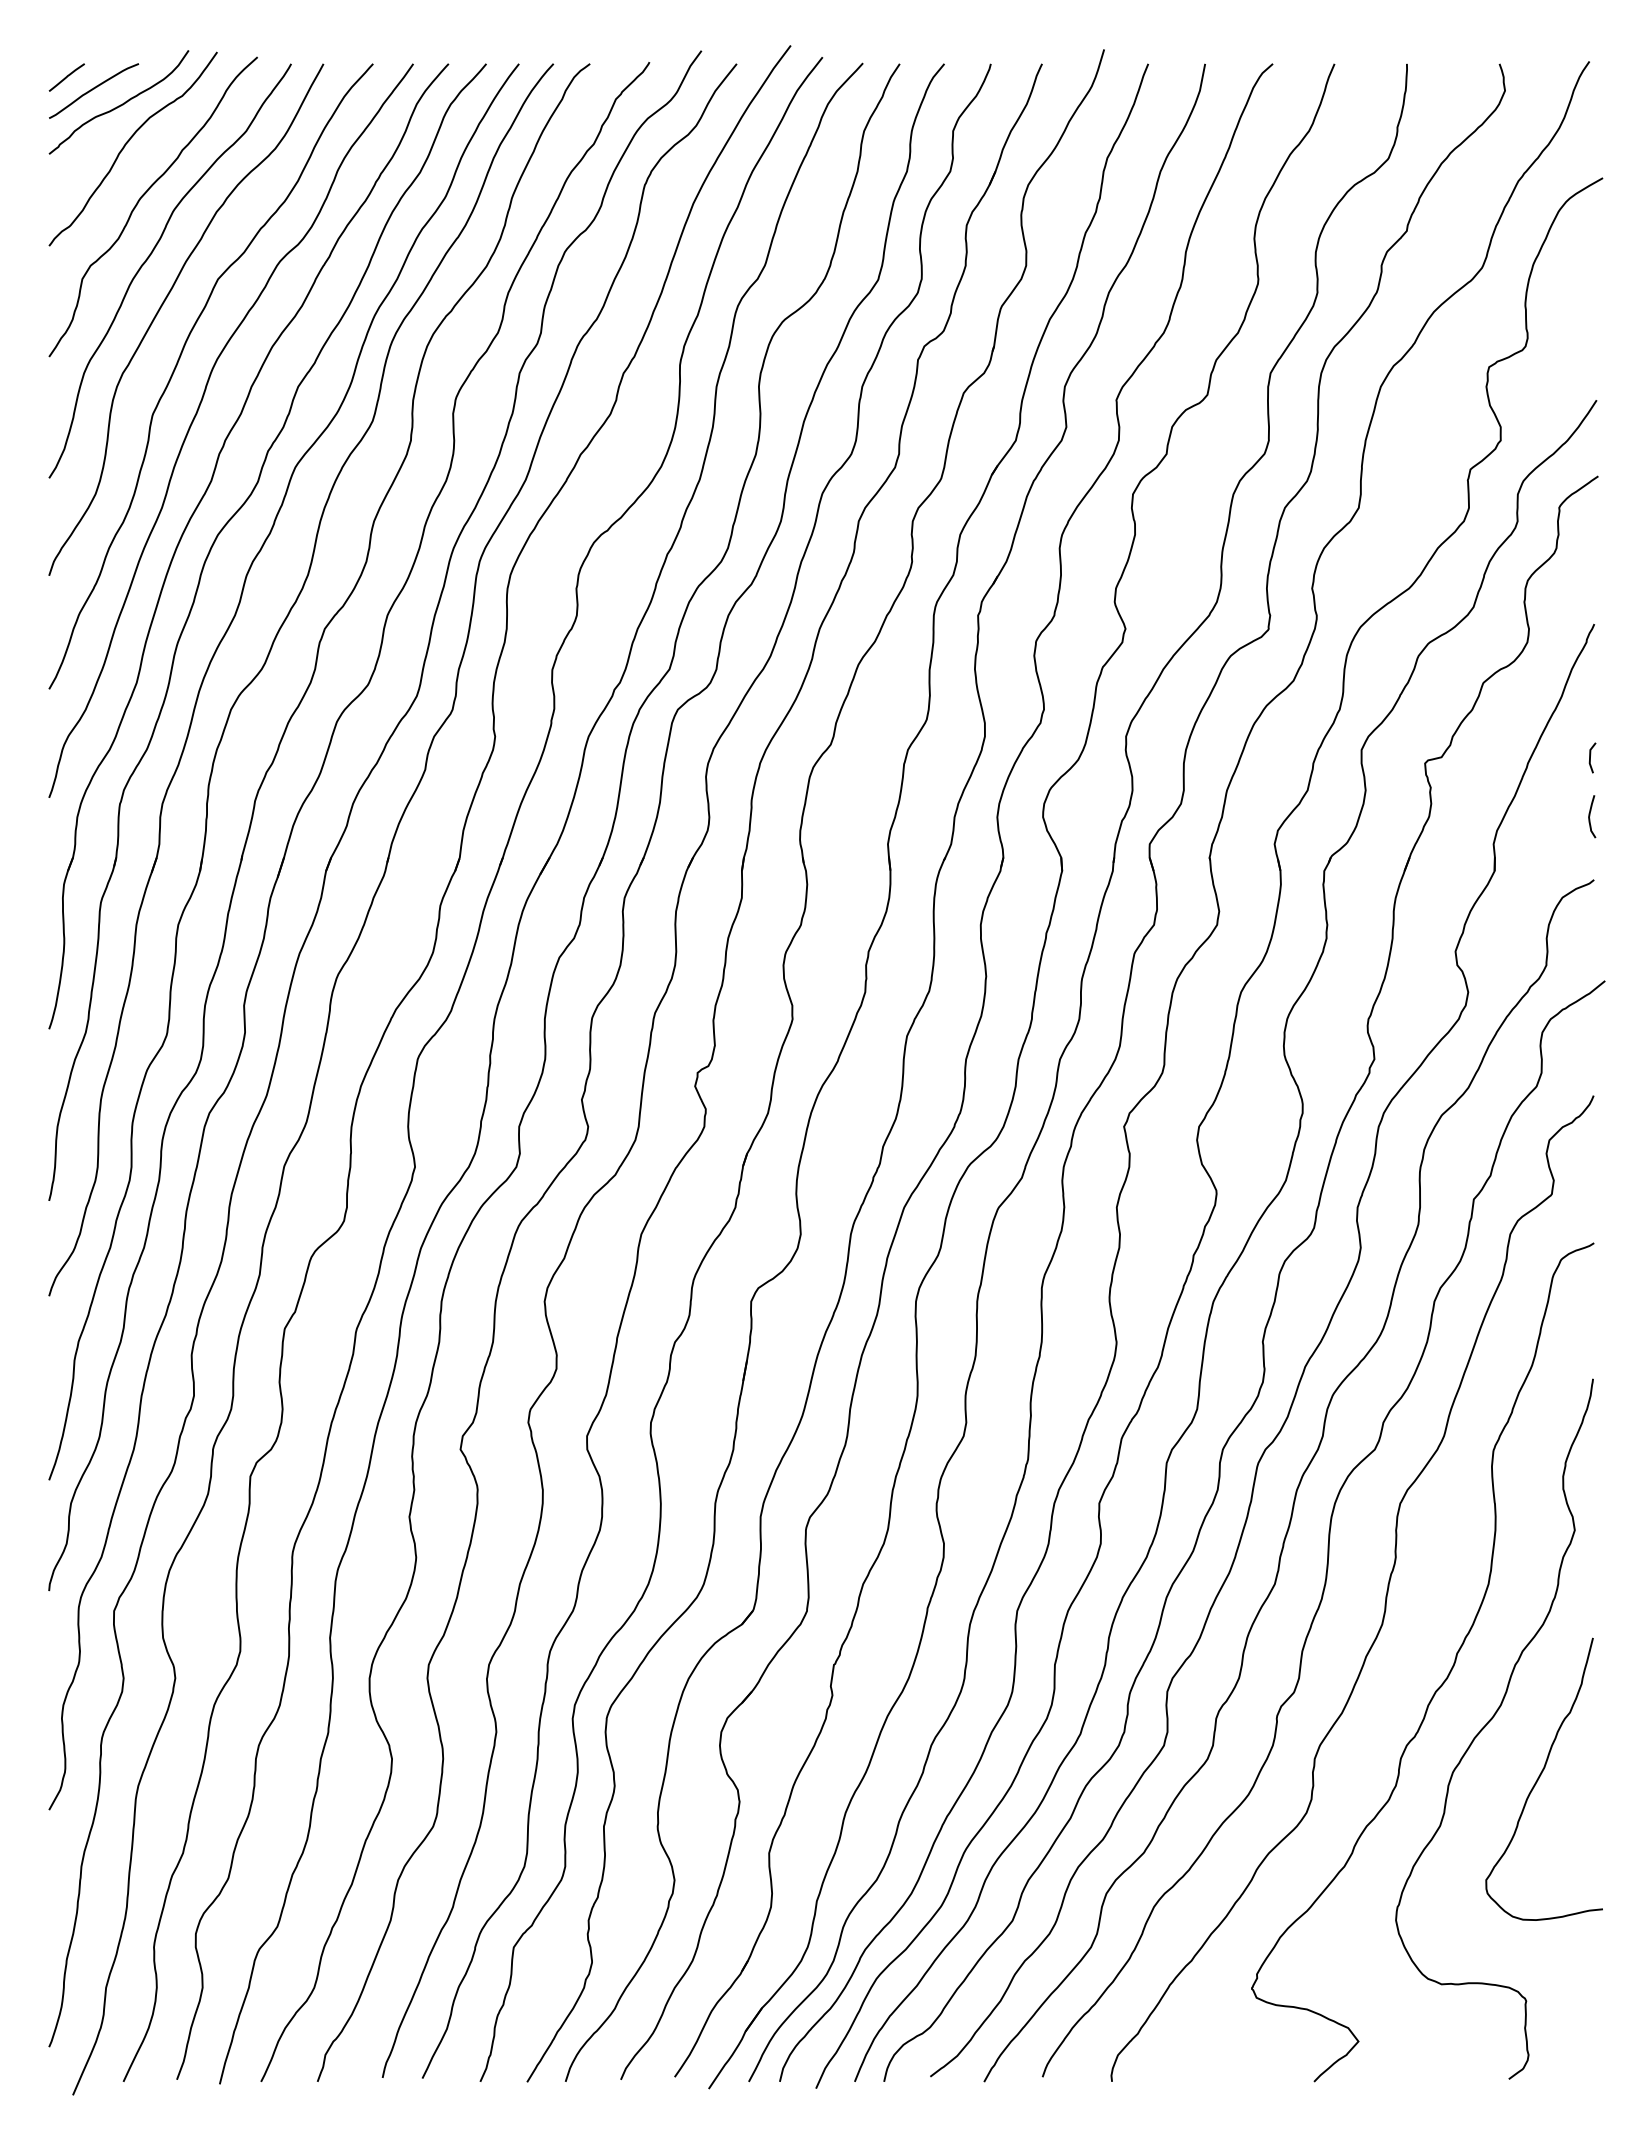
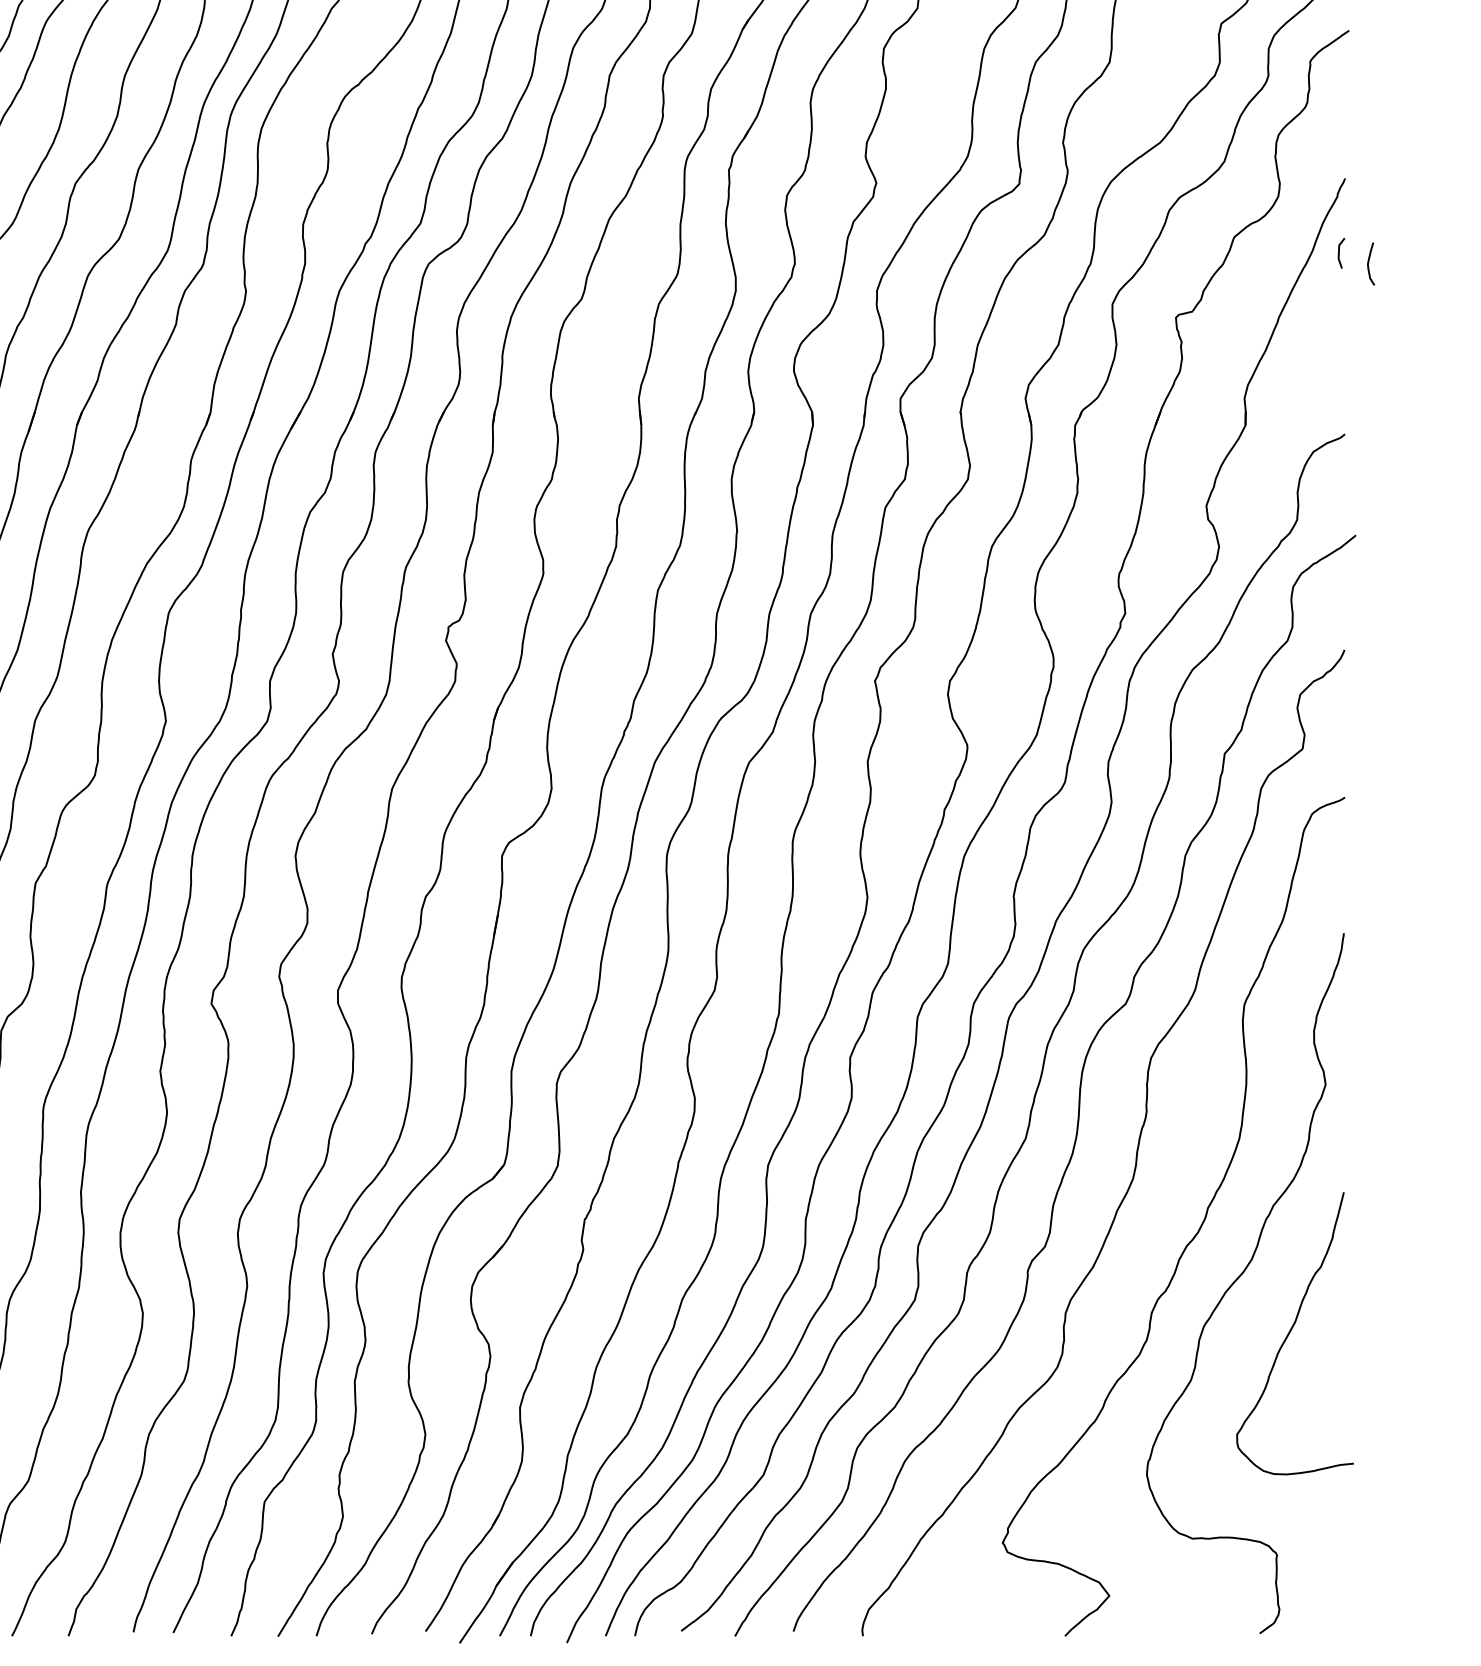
line: (1590, 757) -> (1339, 252), moved
curve: (1590, 816) -> (1369, 263), moved

